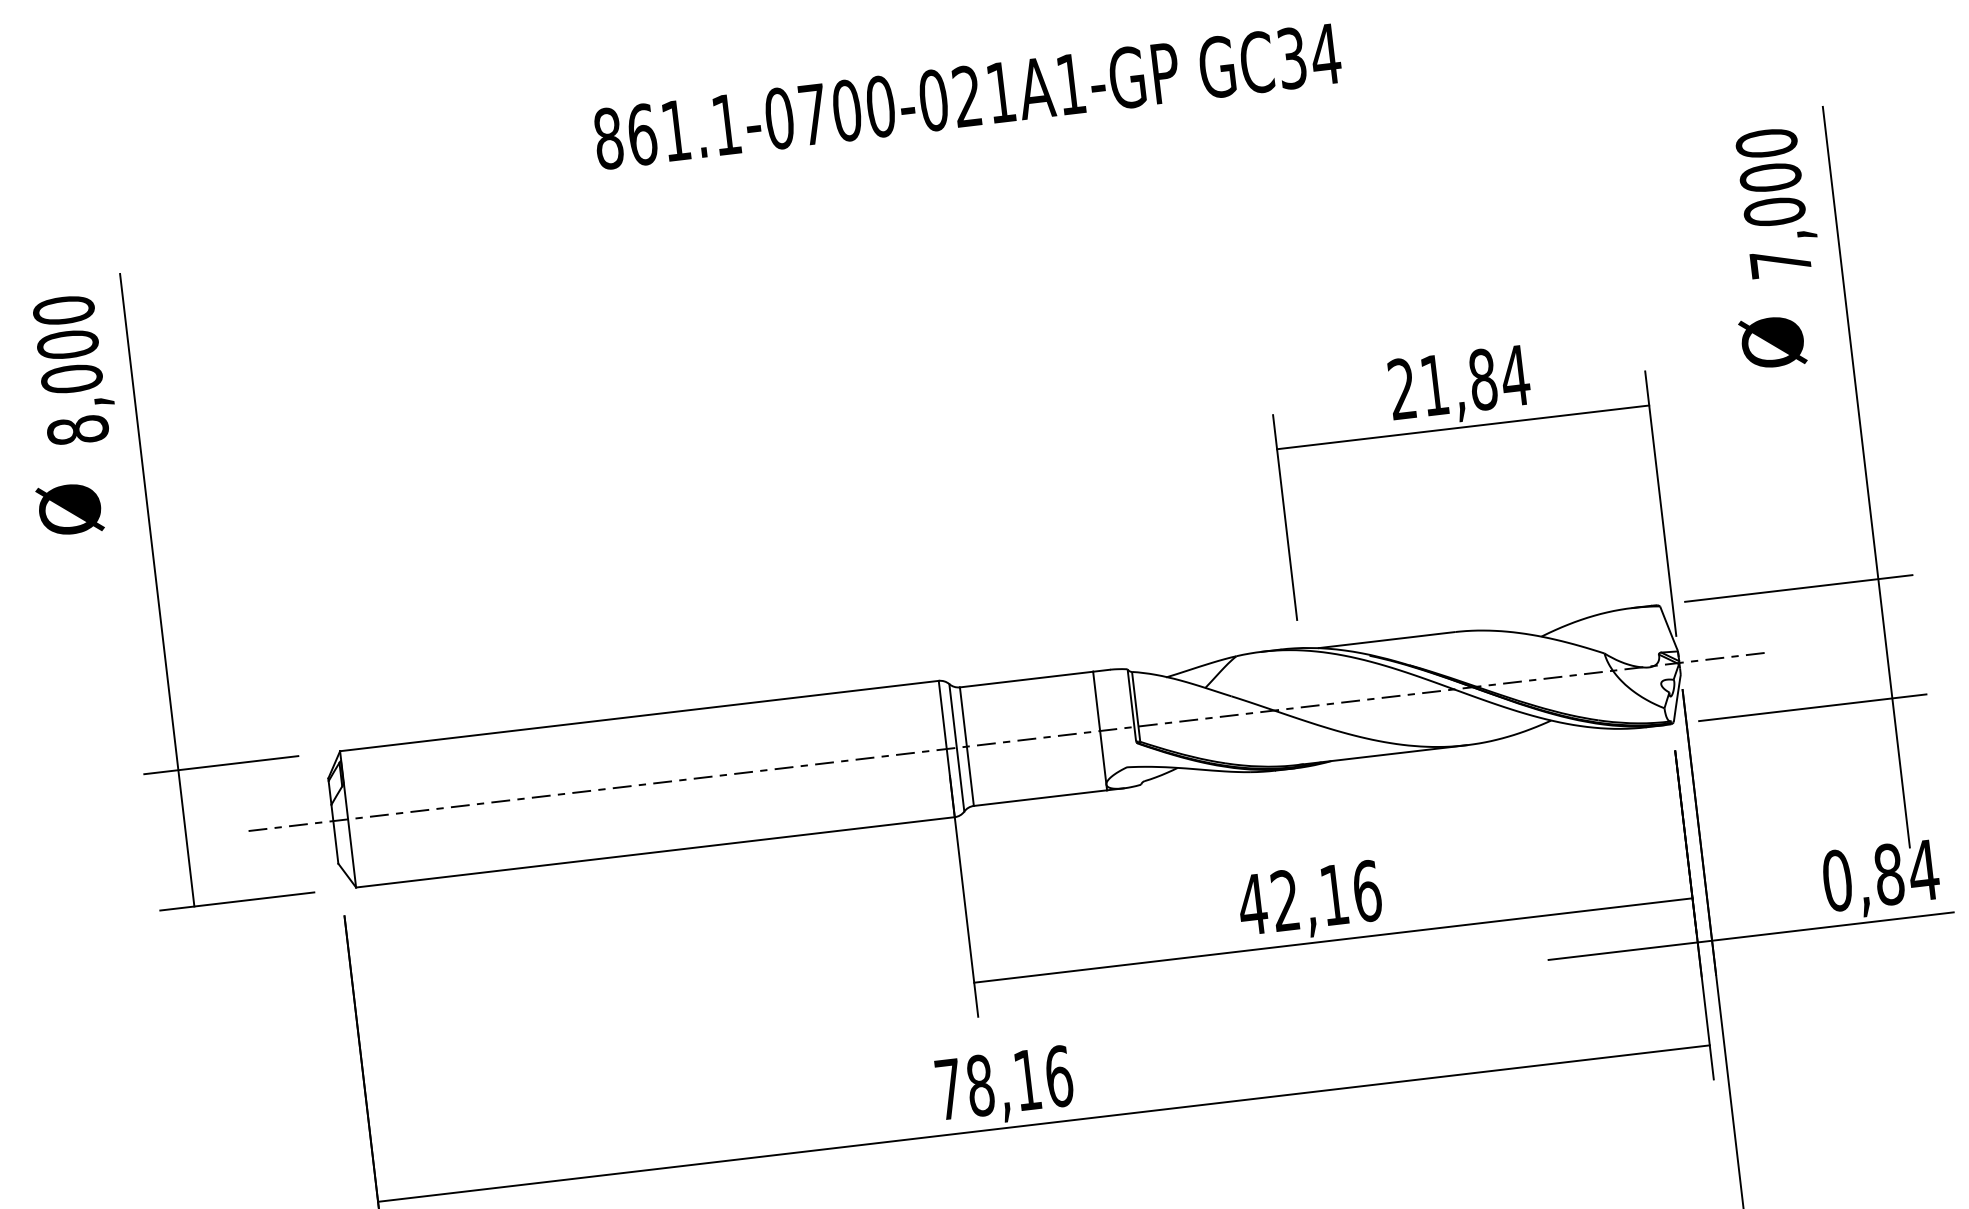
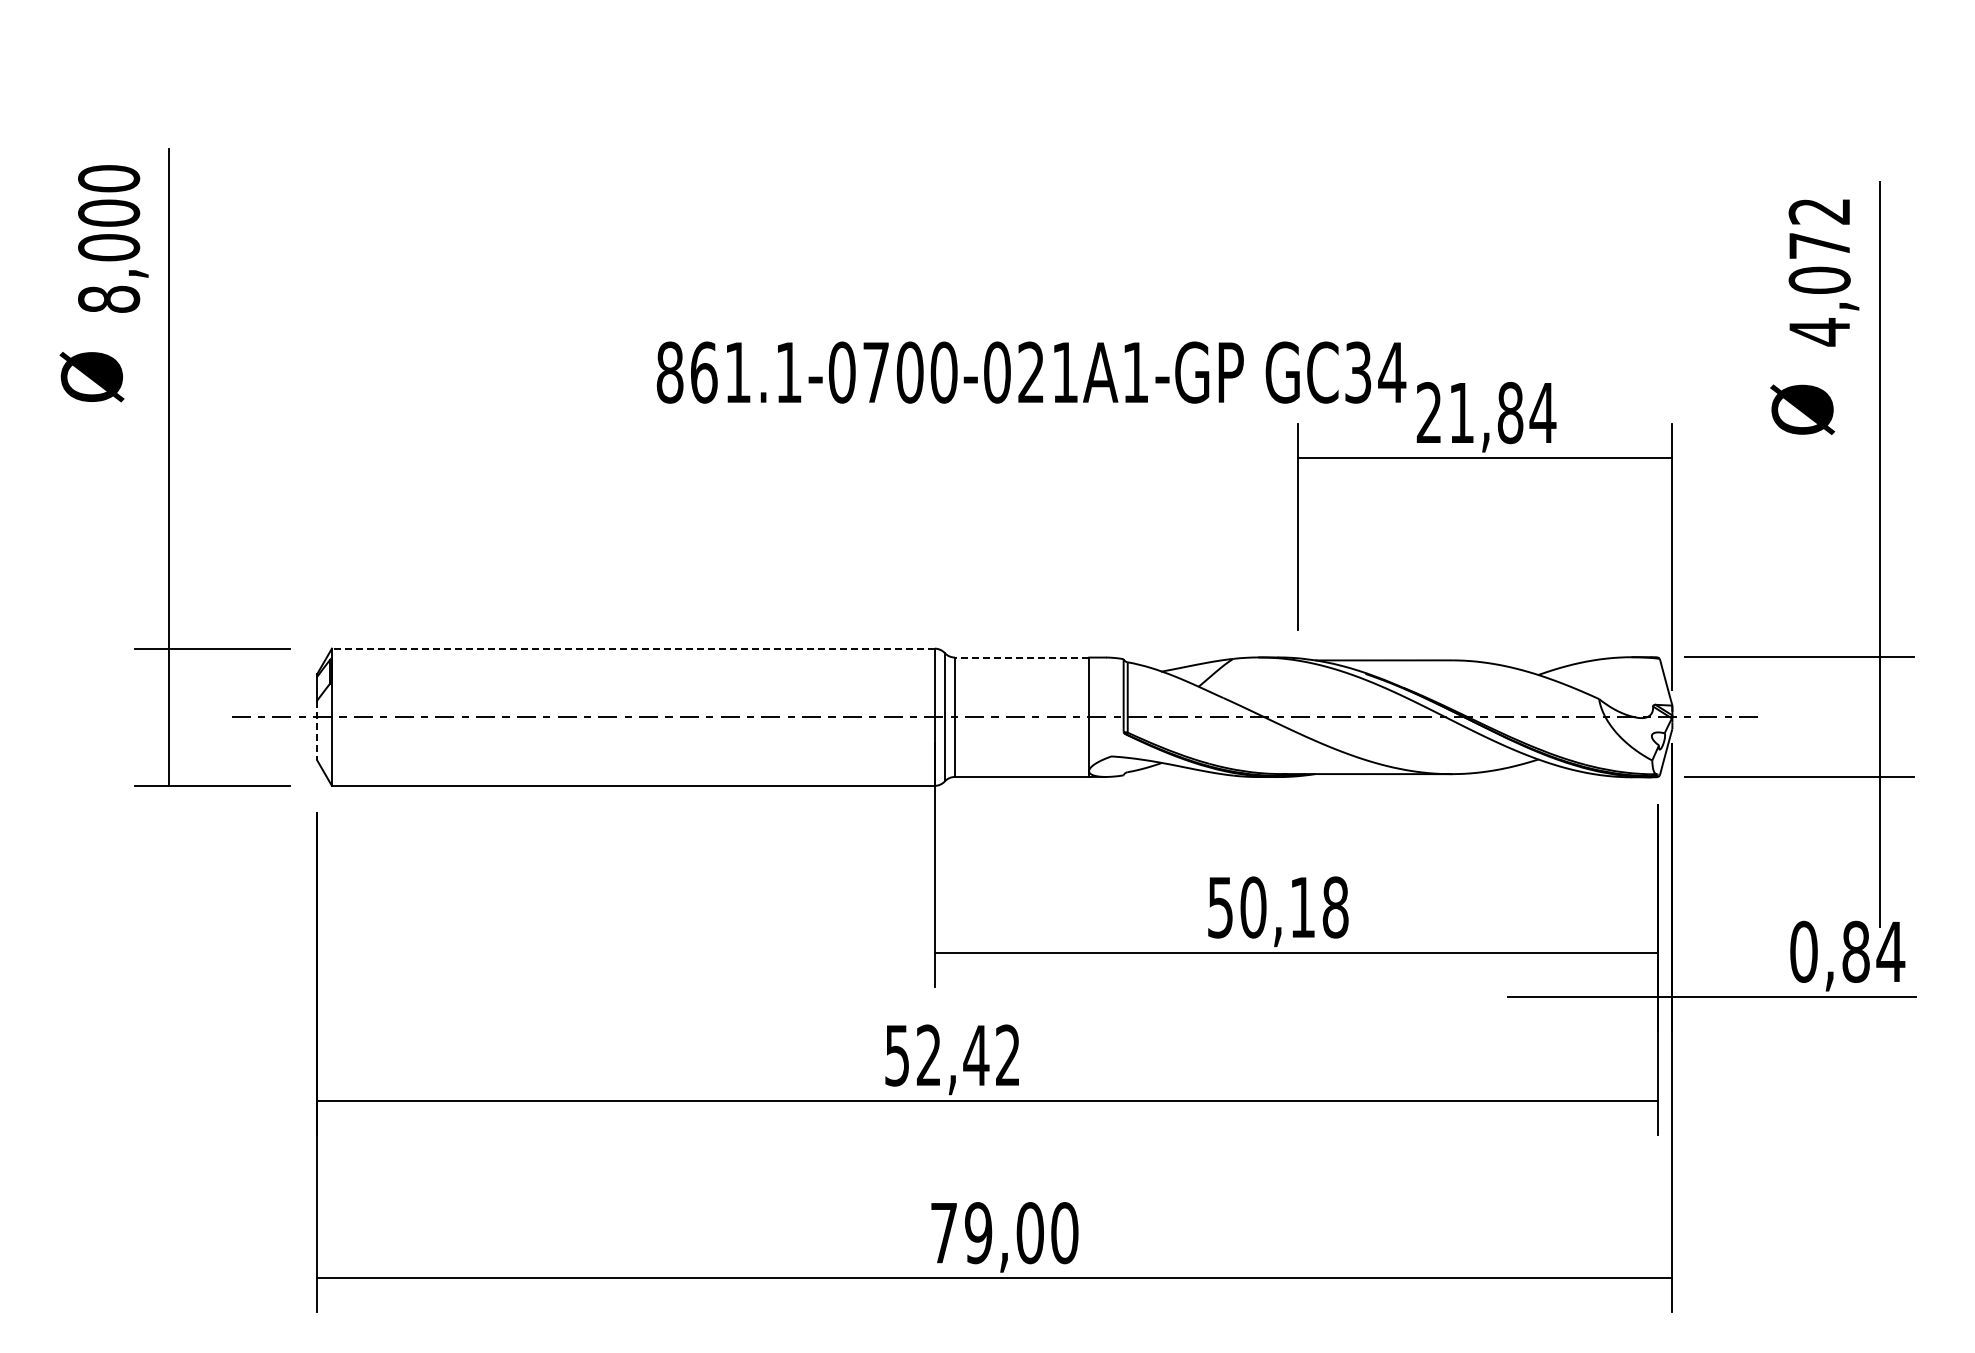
text: (967, 96) -> (1031, 372), moved
text: (1773, 203) -> (1819, 271), 7,000 -> 4,072
line: (1025, 679) -> (1021, 657), solid -> dashed
line: (638, 716) -> (632, 648), solid -> dashed
line: (335, 834) -> (317, 730), solid -> dashed
text: (1309, 897) -> (1277, 907), 42,16 -> 50,18
text: (1003, 1082) -> (952, 1055), 78,16 -> 52,42

